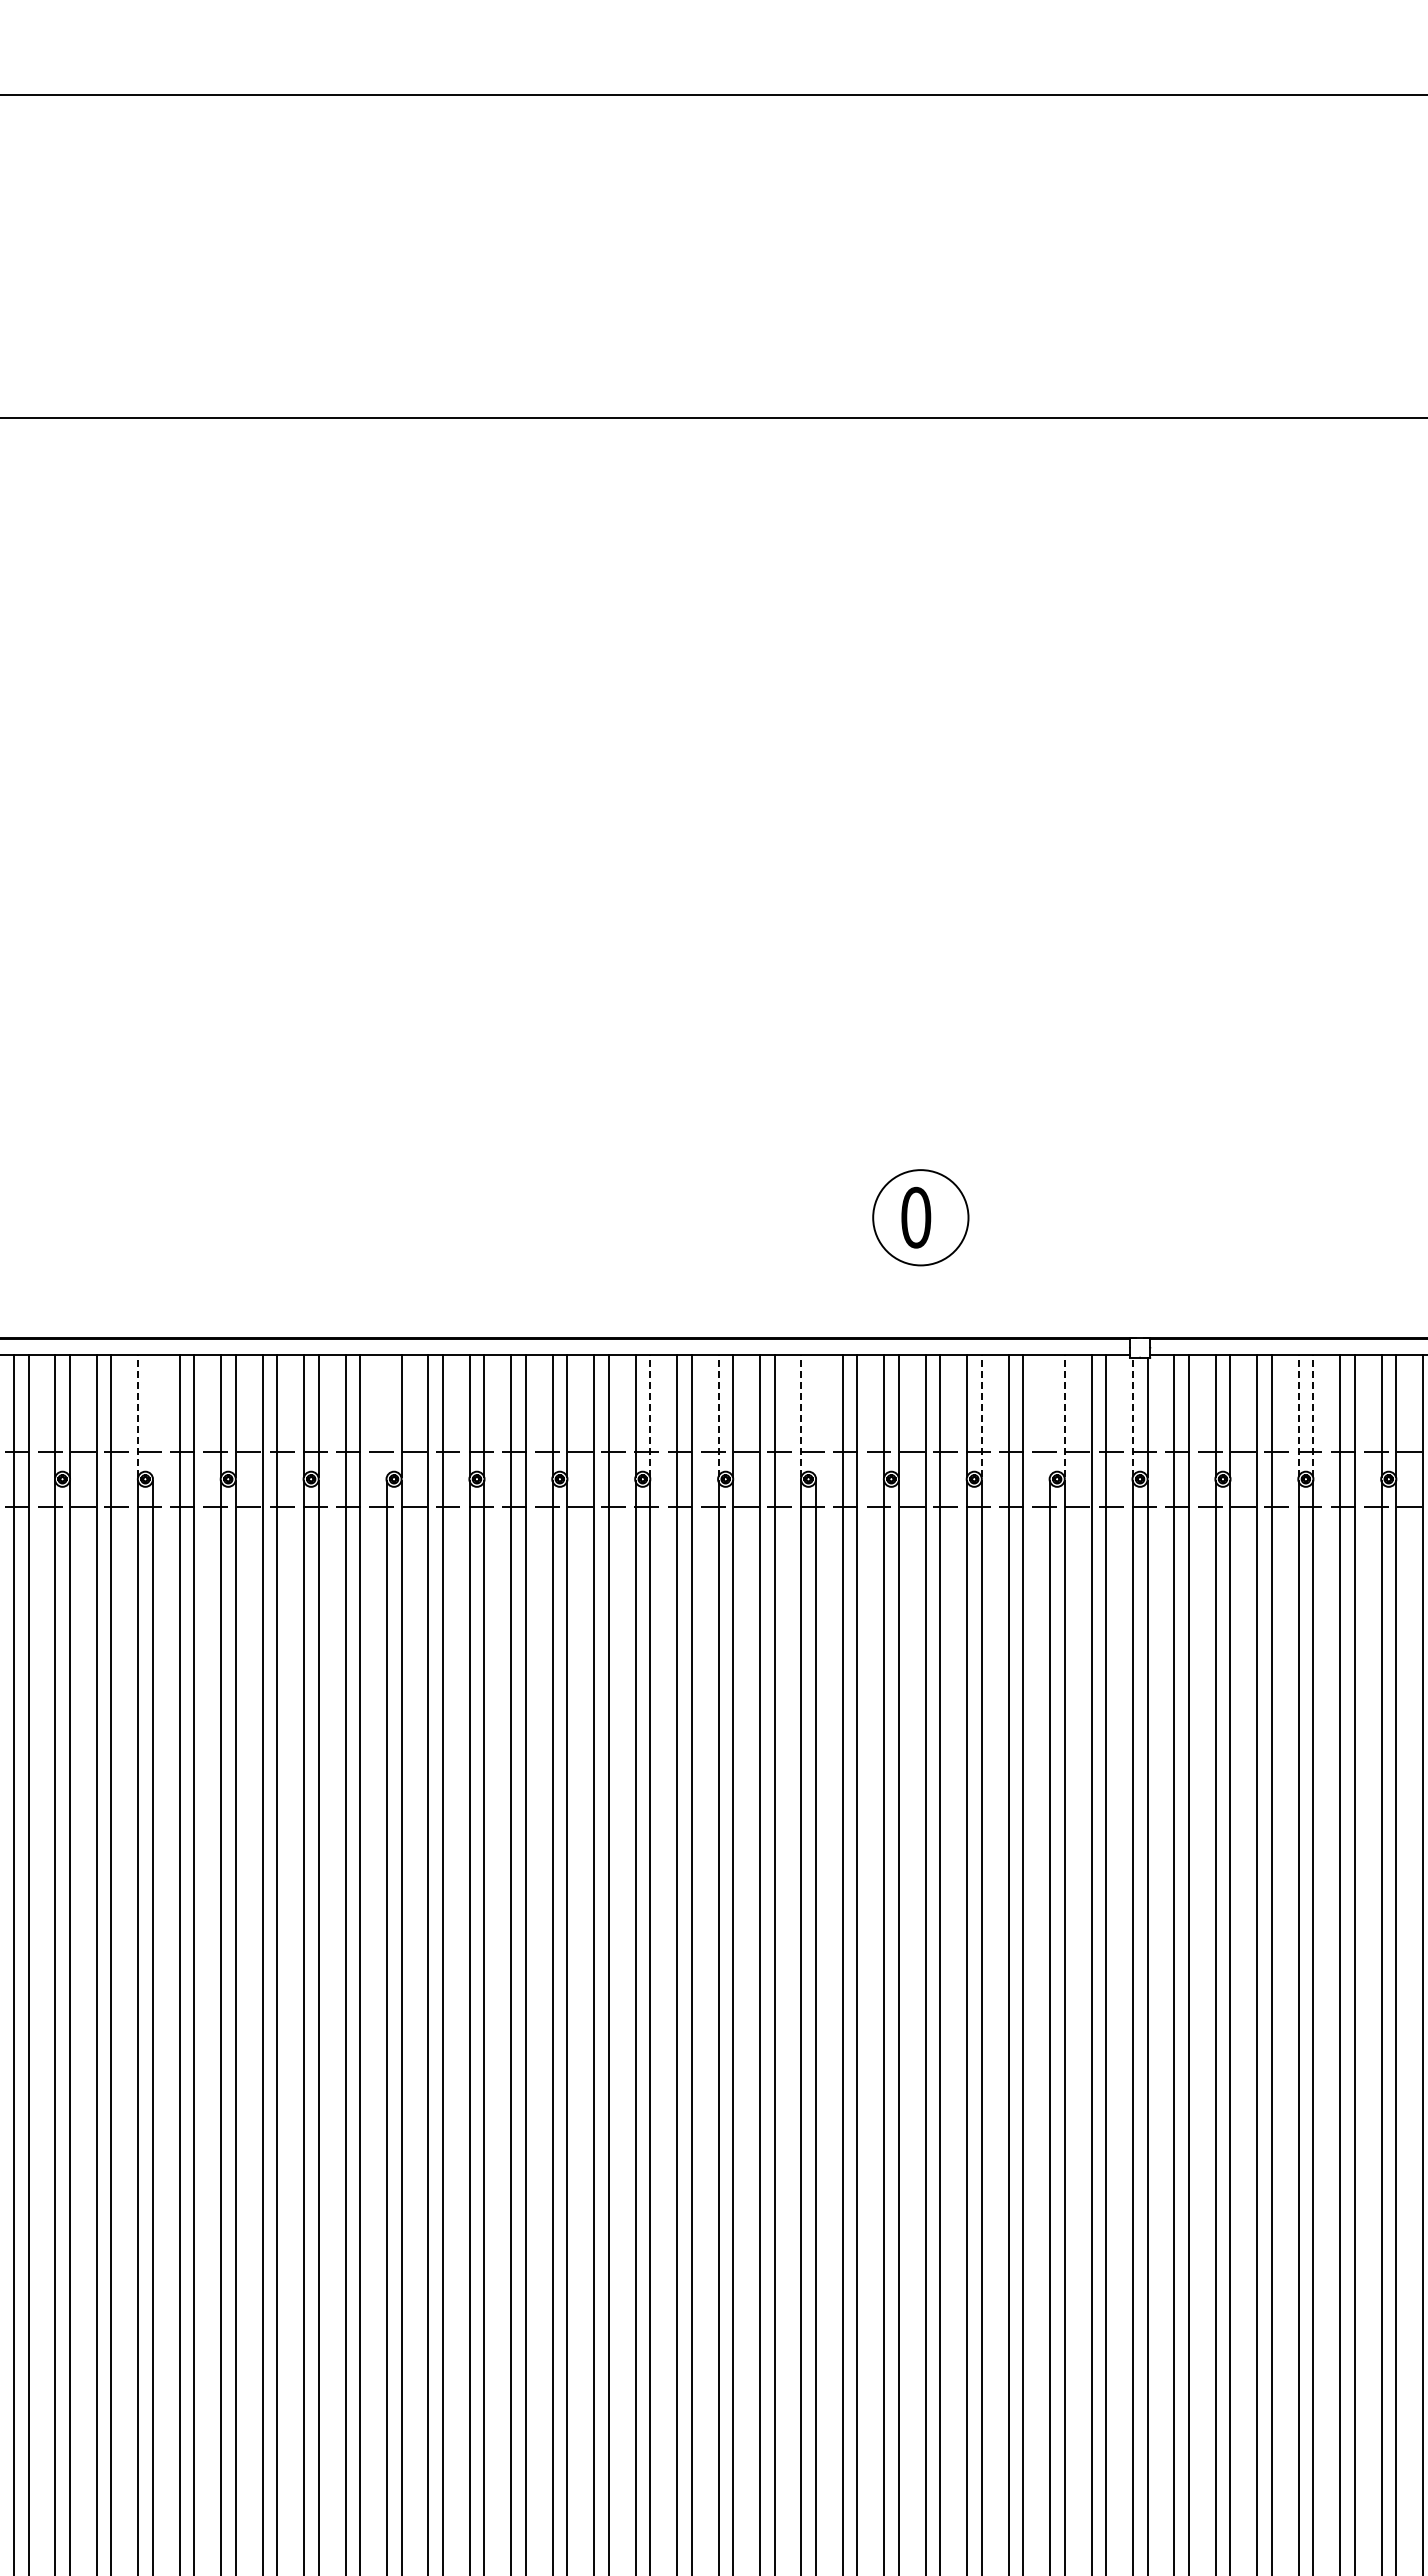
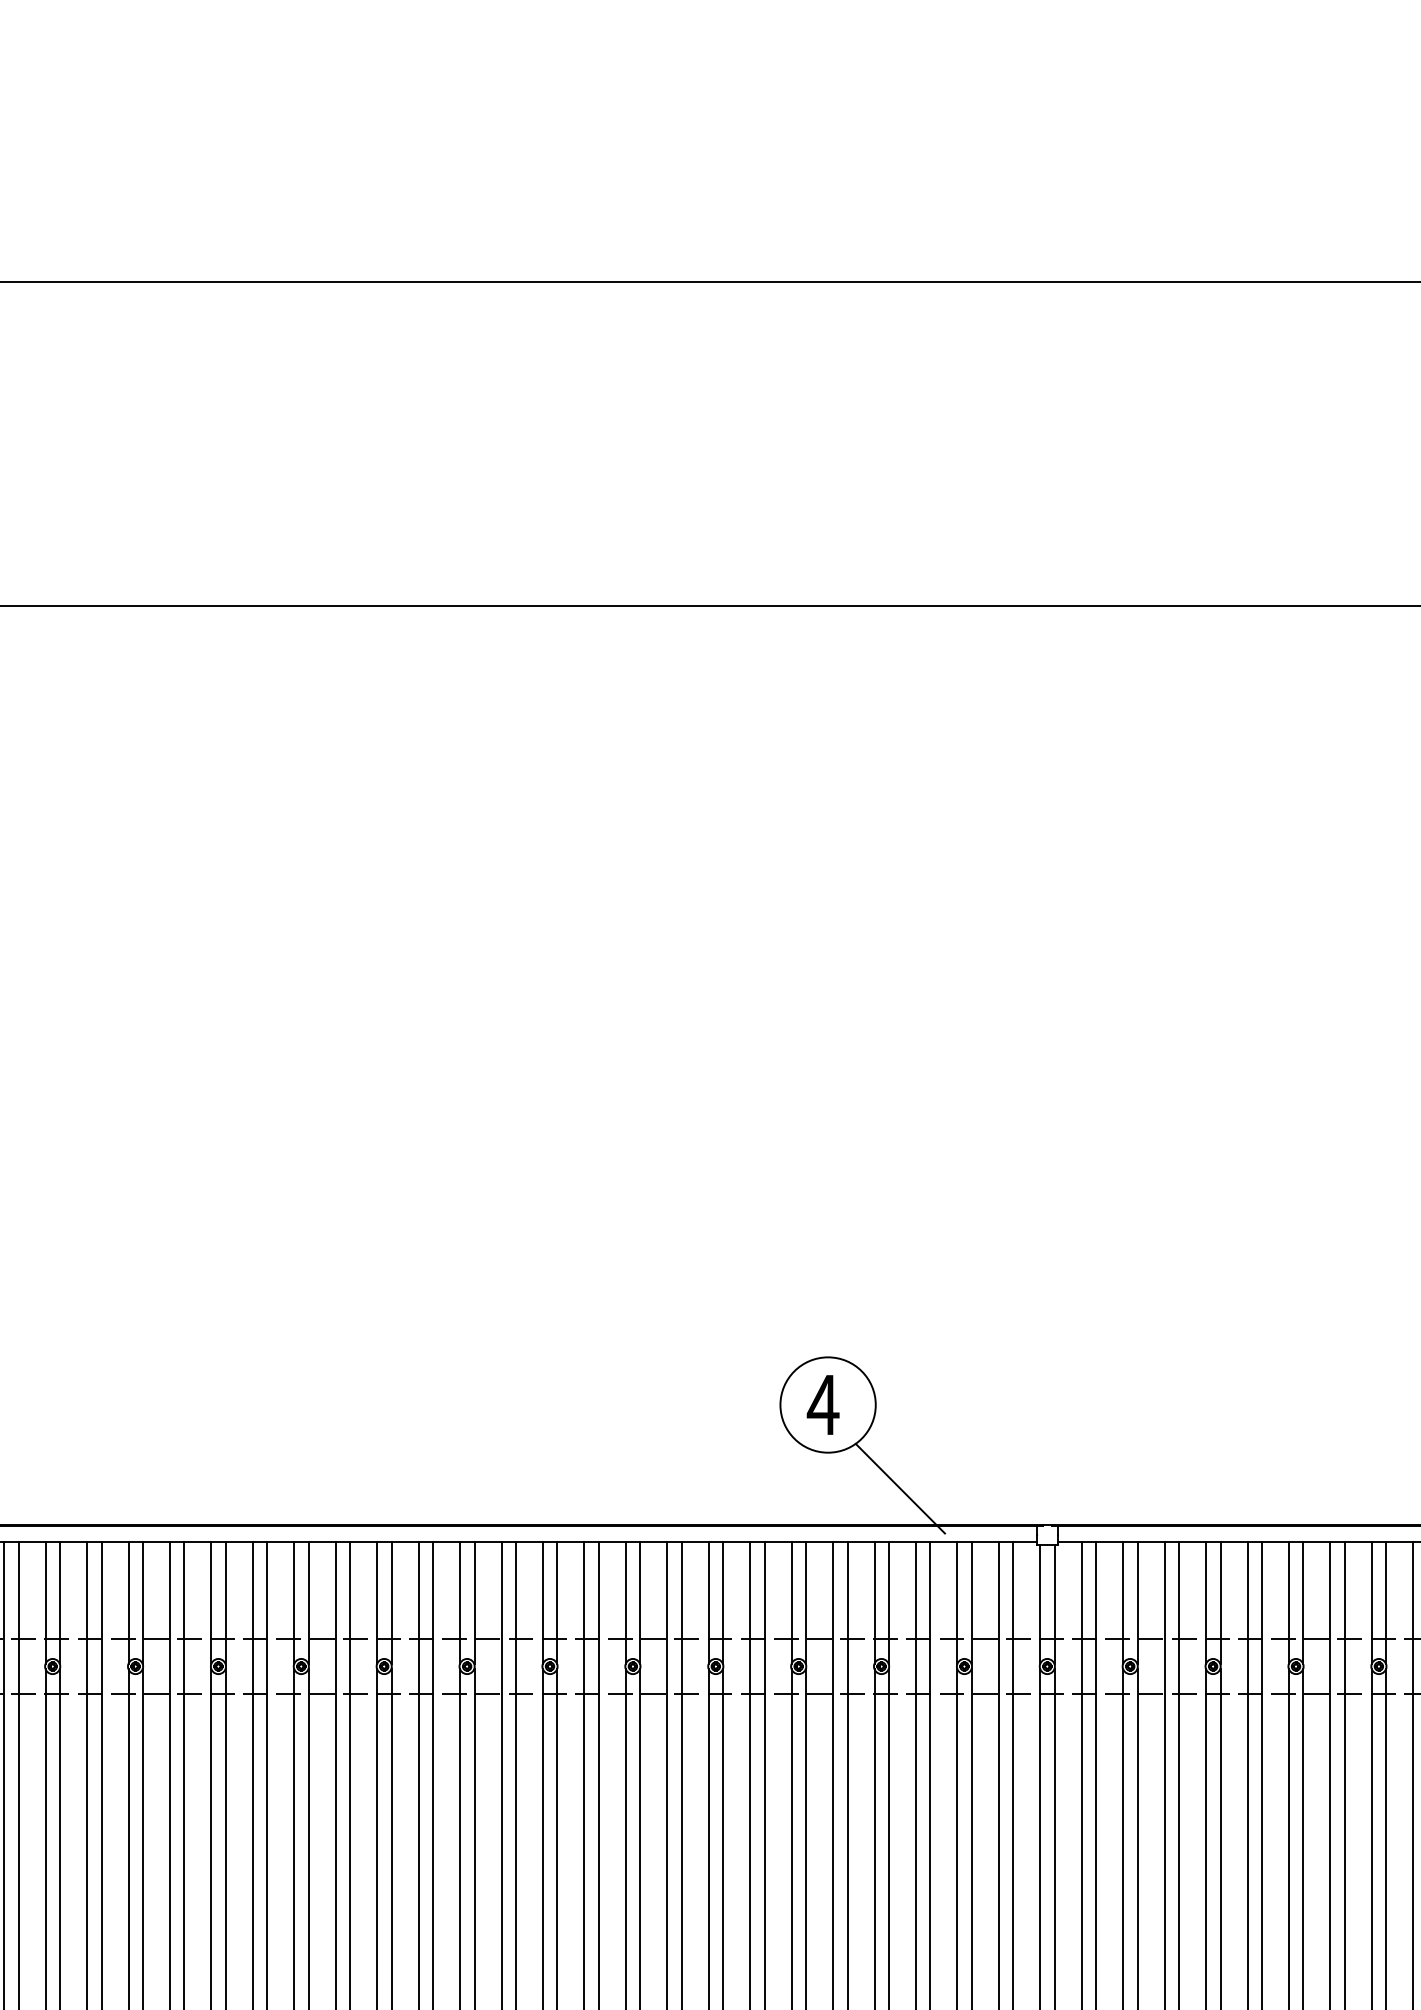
text: (915, 1217) -> (822, 1404), 0 -> 4
line: (992, 1301) -> (899, 1488), added
line: (138, 1415) -> (45, 1602), dashed -> solid
line: (152, 1415) -> (59, 1602), added
line: (387, 1415) -> (294, 1602), added
line: (650, 1415) -> (557, 1602), dashed -> solid
line: (718, 1415) -> (625, 1602), dashed -> solid
line: (801, 1415) -> (708, 1602), dashed -> solid
line: (815, 1415) -> (722, 1602), added
line: (981, 1415) -> (888, 1602), dashed -> solid
line: (1050, 1415) -> (957, 1602), added
line: (1064, 1415) -> (971, 1602), dashed -> solid
line: (1298, 1415) -> (1205, 1602), dashed -> solid
line: (1313, 1415) -> (1220, 1602), dashed -> solid
line: (1133, 1417) -> (1040, 1604), dashed -> solid

